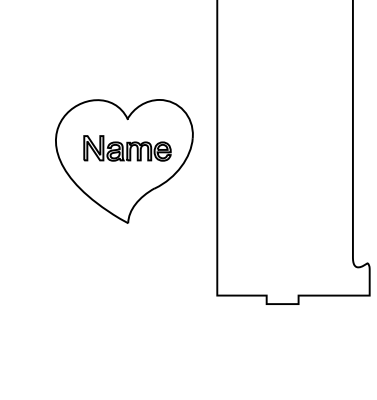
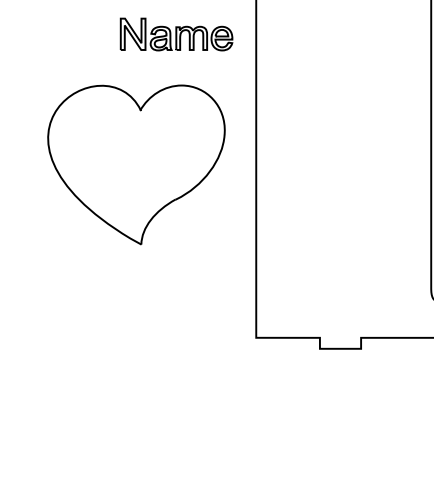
part: (127, 148) -> (176, 34), moved

